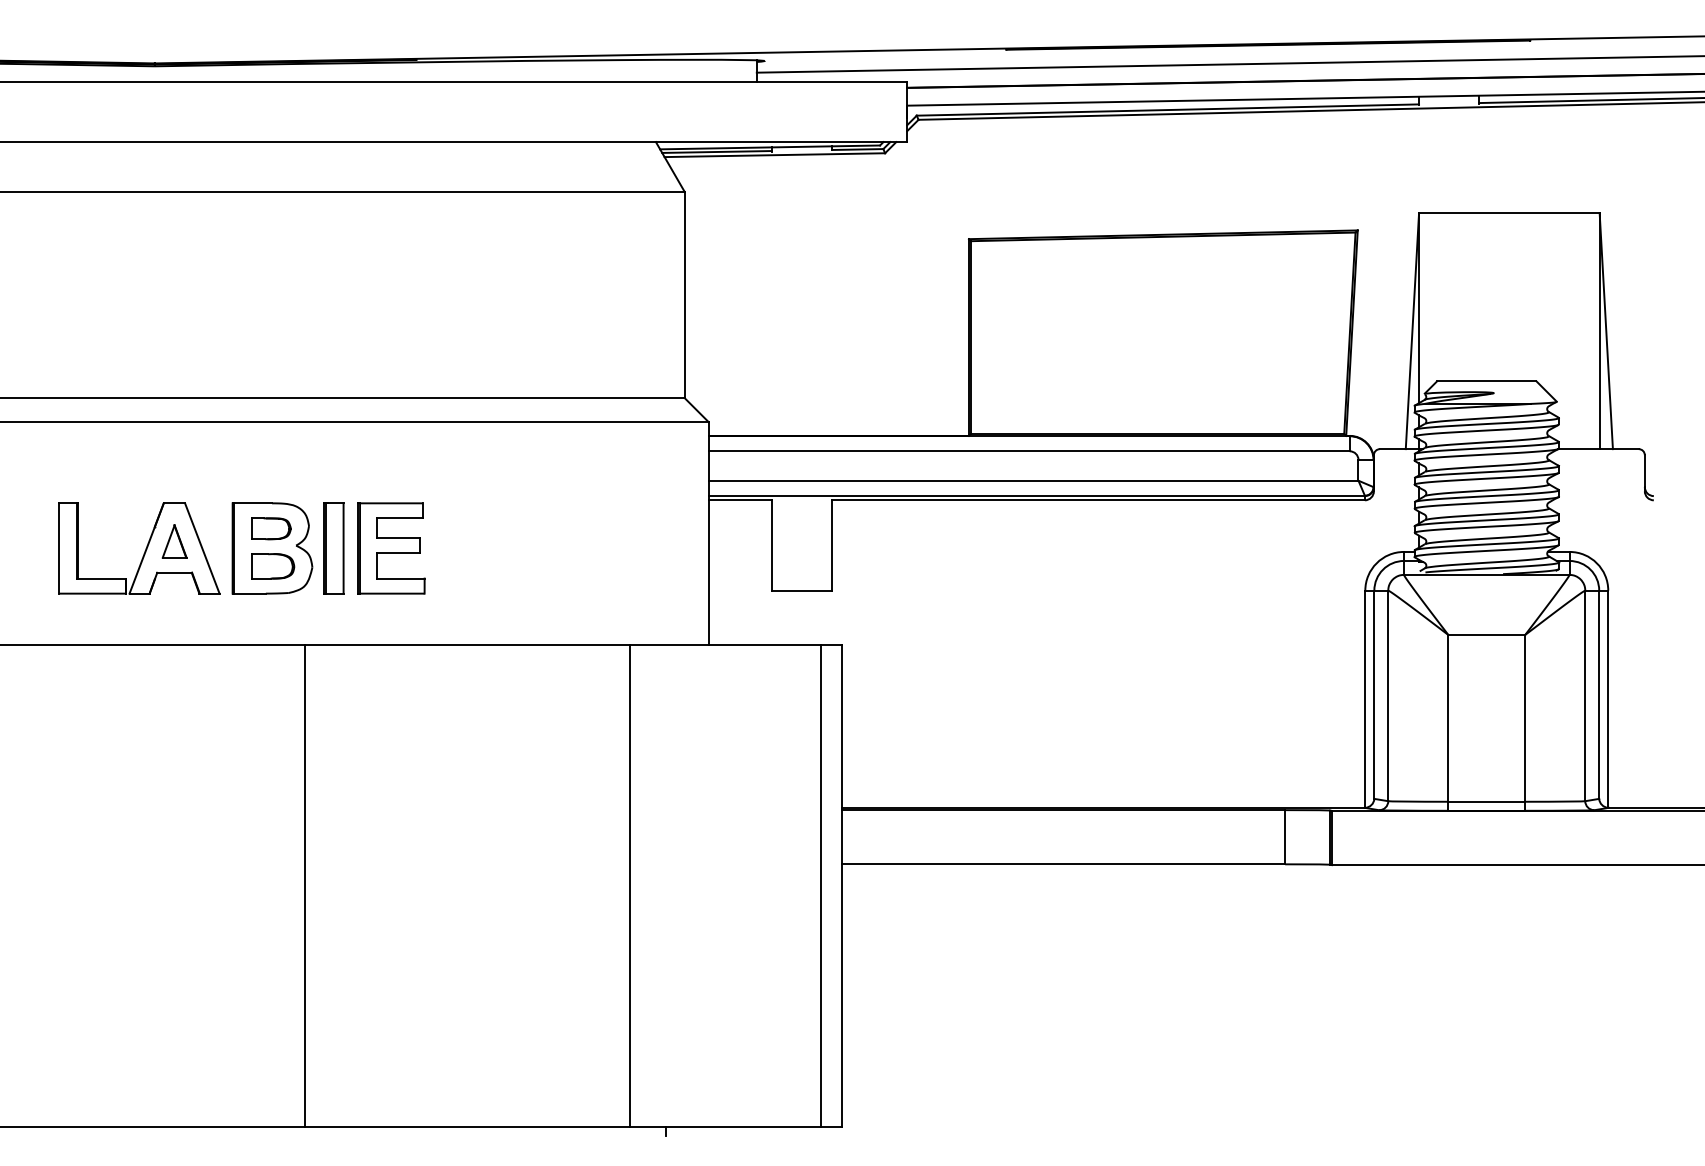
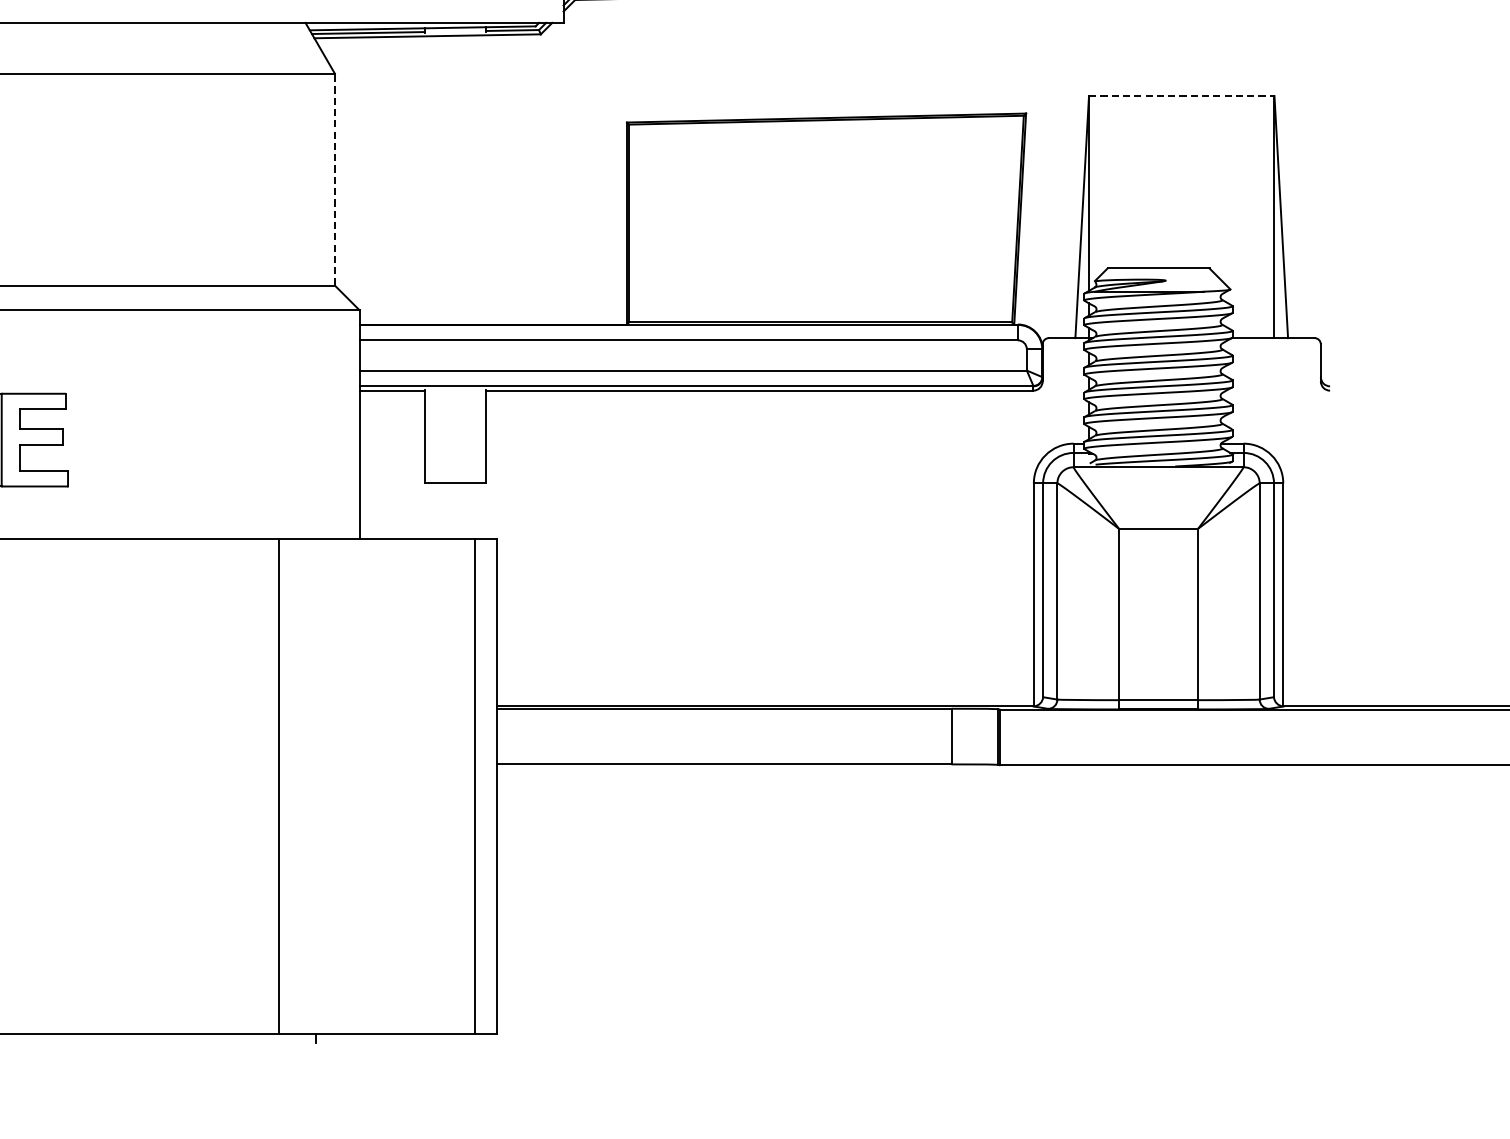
line: (1509, 213) -> (1181, 96), solid -> dashed
line: (684, 294) -> (334, 179), solid -> dashed

